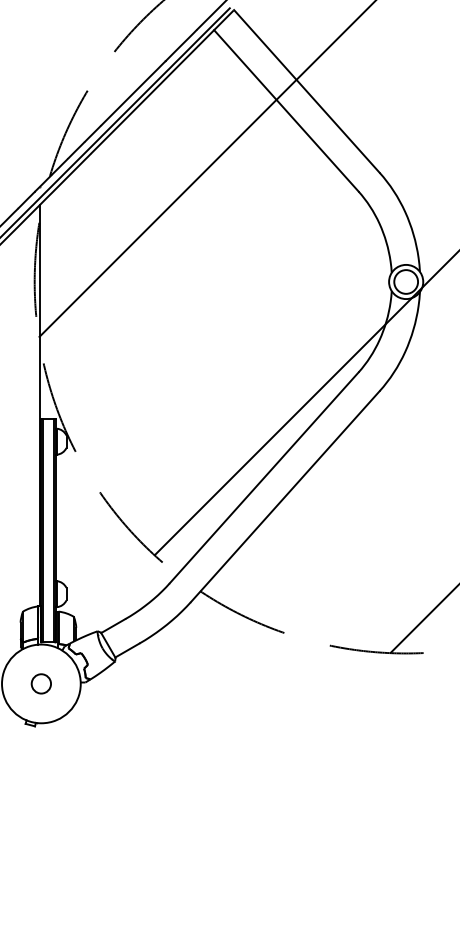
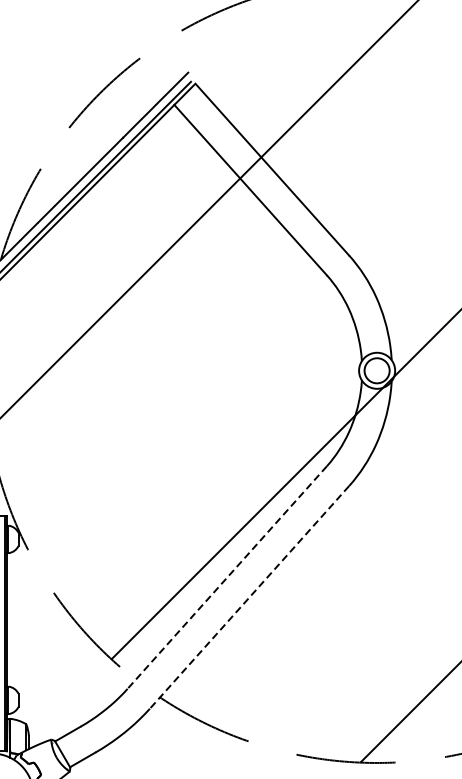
line: (264, 477) -> (227, 577), solid -> dashed
line: (285, 496) -> (249, 597), solid -> dashed

